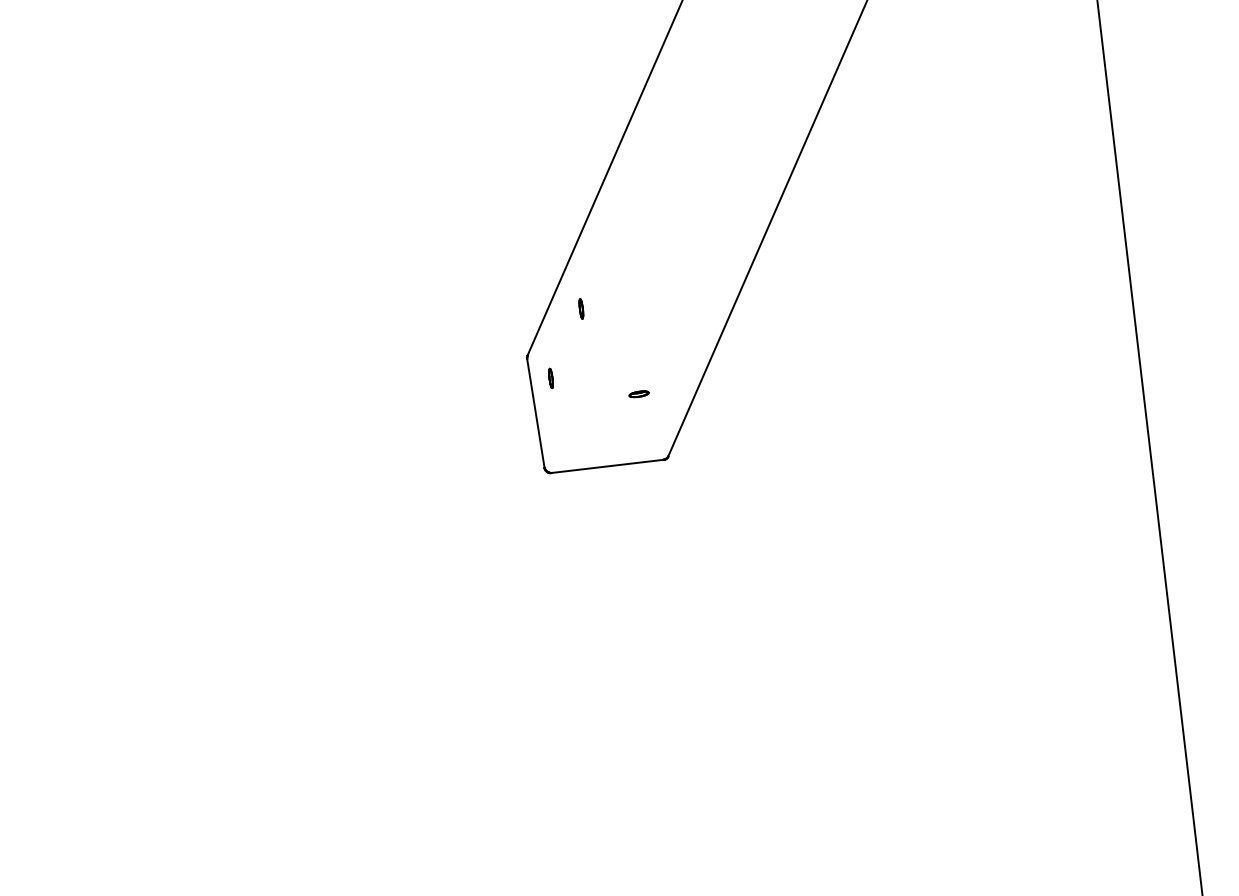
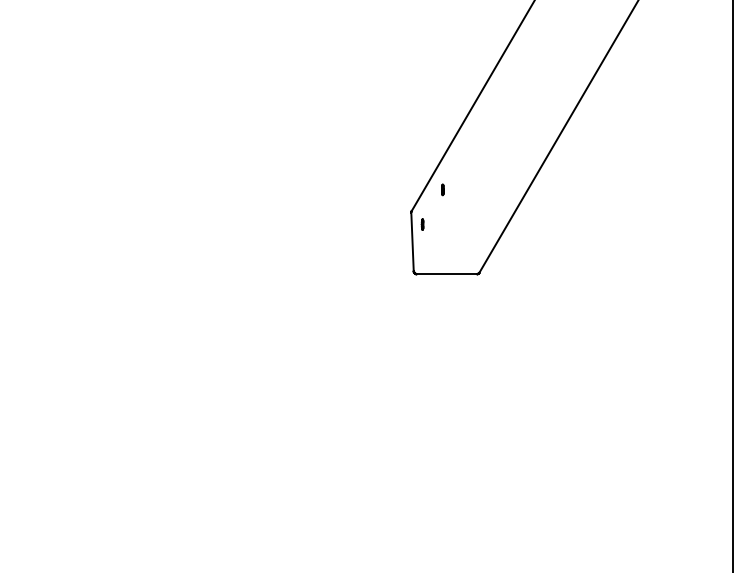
part: (638, 394) -> (467, 238), removed

